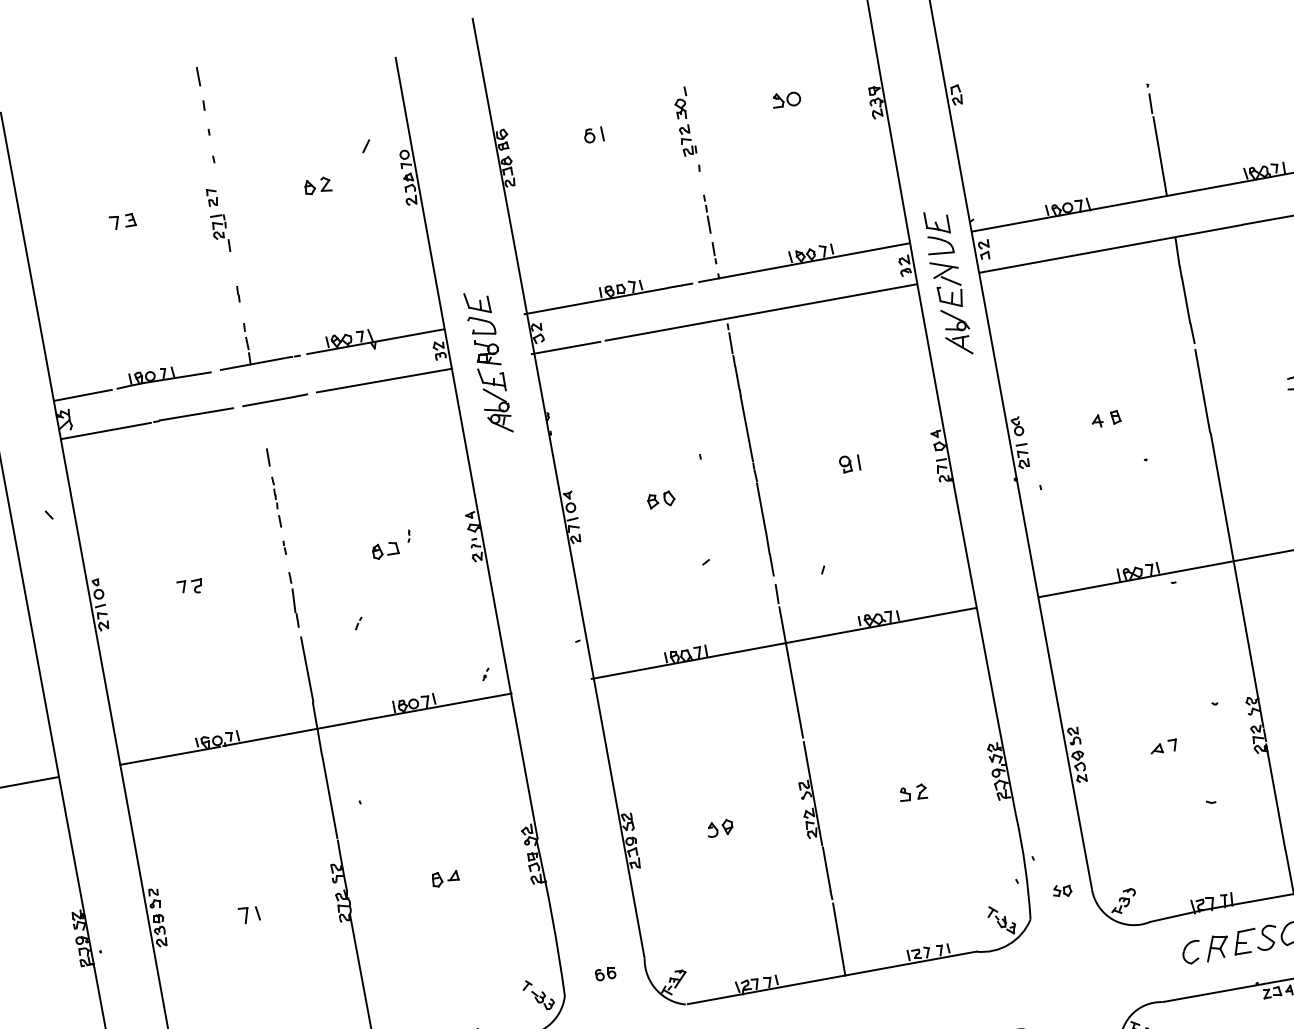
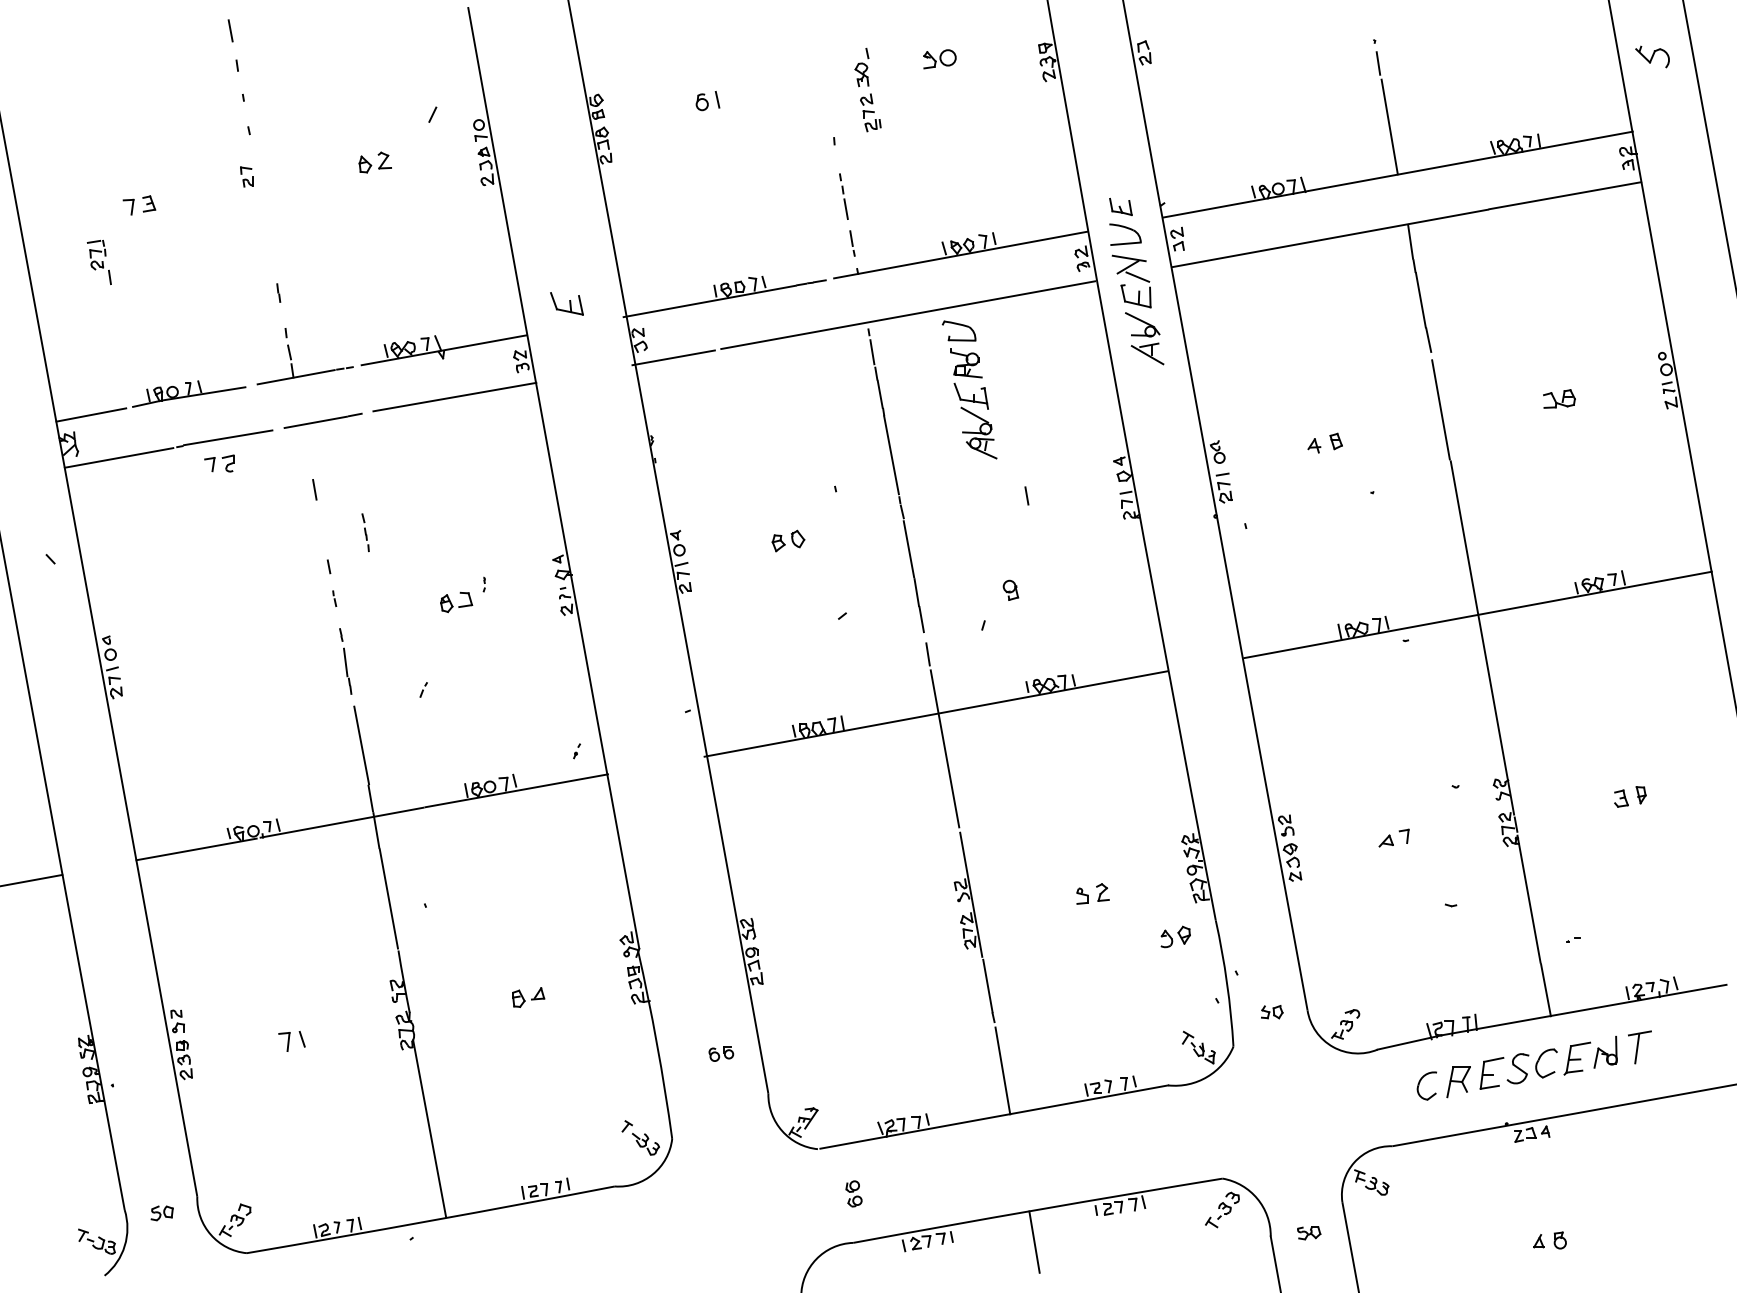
part: (685, 121) -> (867, 89), moved
part: (936, 222) -> (1120, 206), size x0.7
part: (219, 232) -> (98, 261), moved
part: (493, 378) -> (973, 394), moved
part: (845, 463) -> (1010, 589), moved
part: (274, 492) -> (365, 532), moved
part: (189, 585) -> (219, 463), moved
part: (720, 828) -> (1175, 936), moved
part: (605, 974) -> (721, 1053), moved

